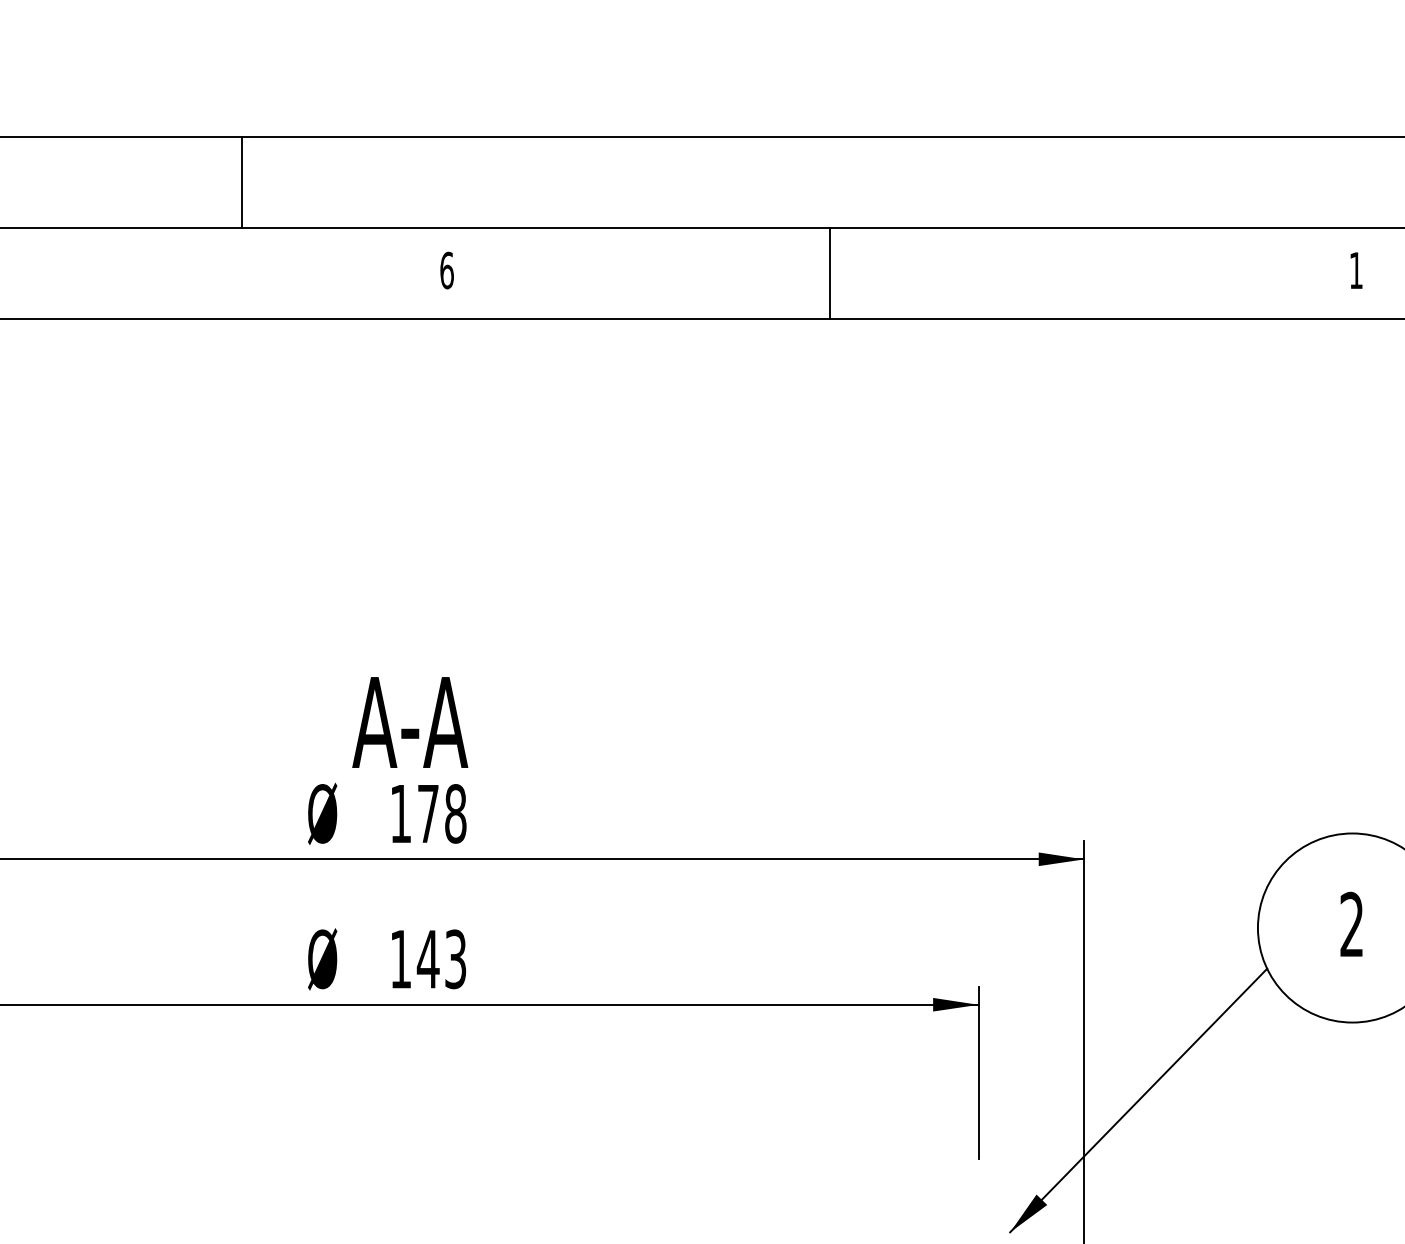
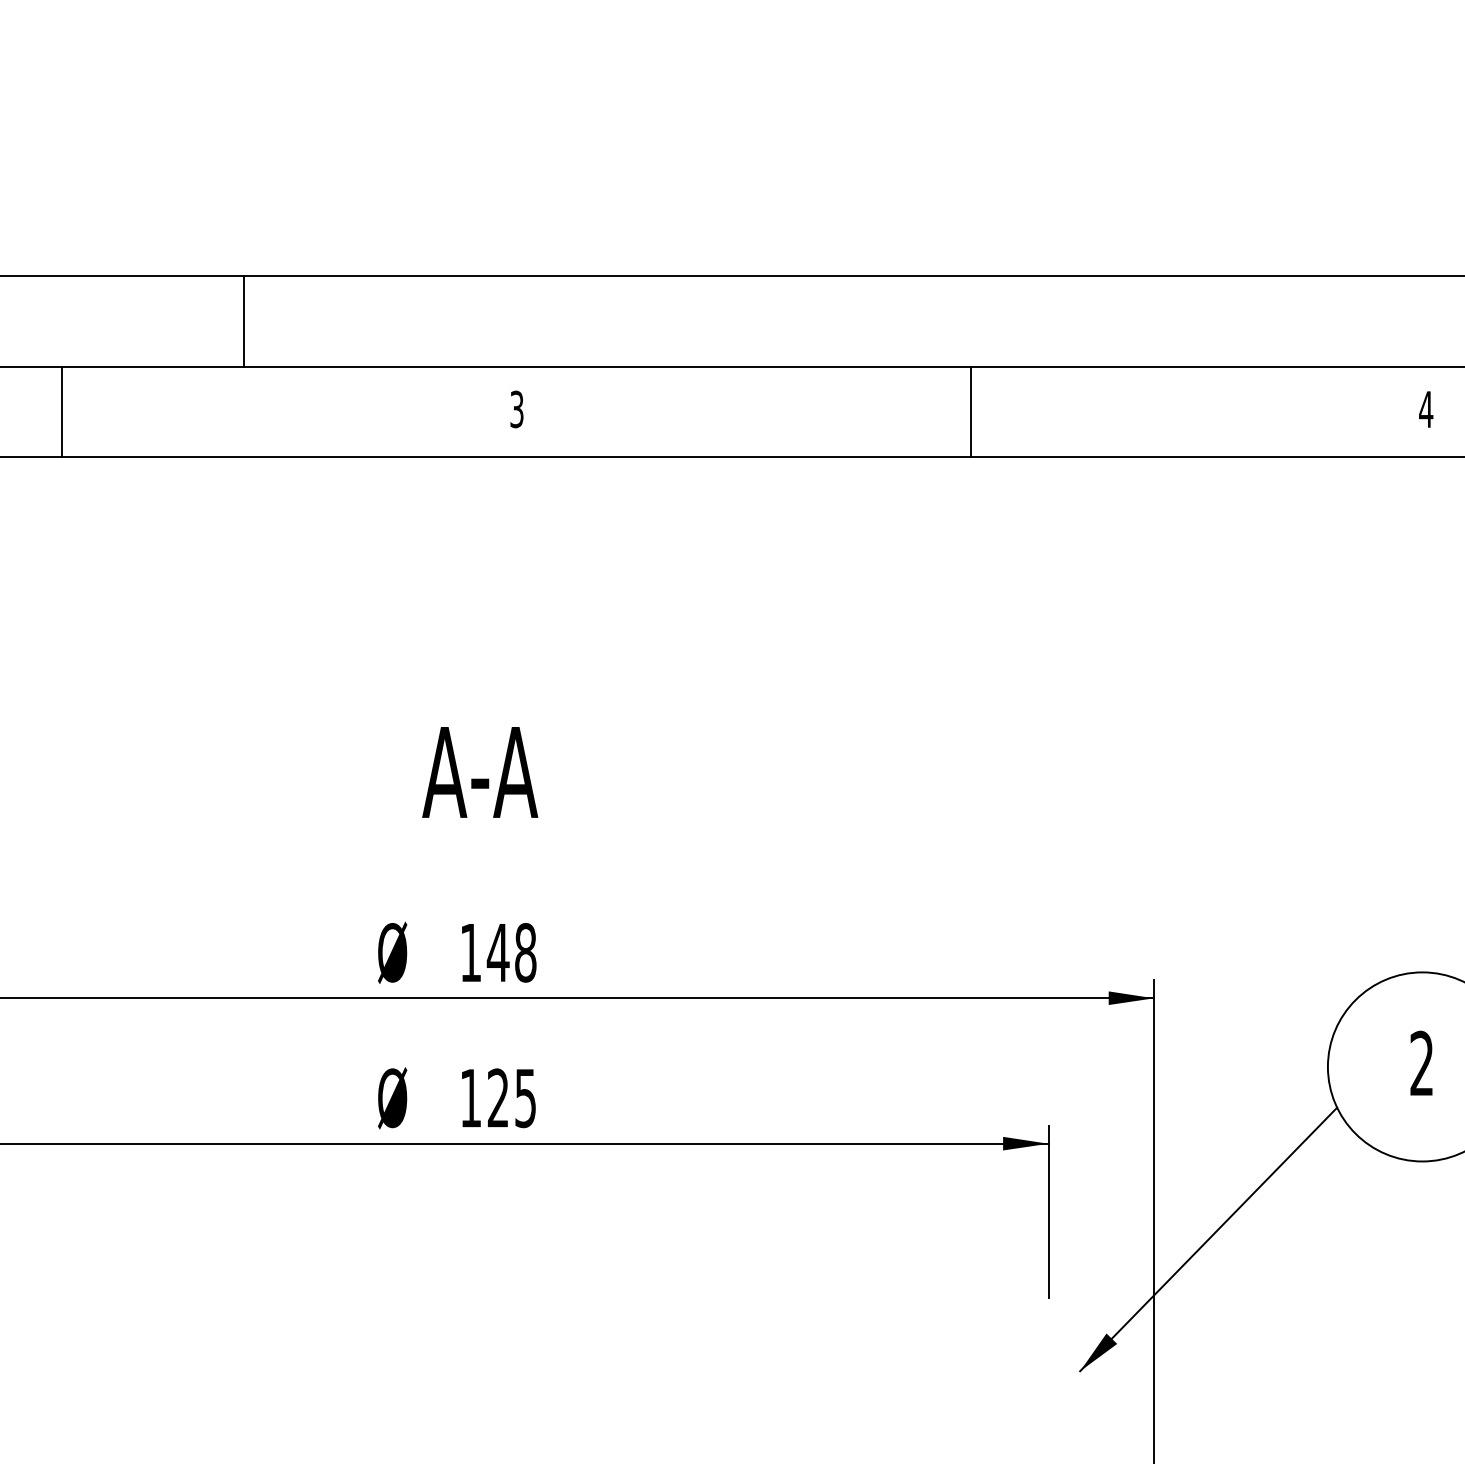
line: (242, 181) -> (244, 320), moved
text: (446, 270) -> (516, 409), 6 -> 3
text: (1356, 270) -> (1426, 409), 1 -> 4
line: (830, 272) -> (971, 411), moved
text: (410, 722) -> (480, 772), moved
text: (427, 813) -> (497, 952), 178 -> 148
text: (441, 958) -> (511, 1097), 143 -> 125

